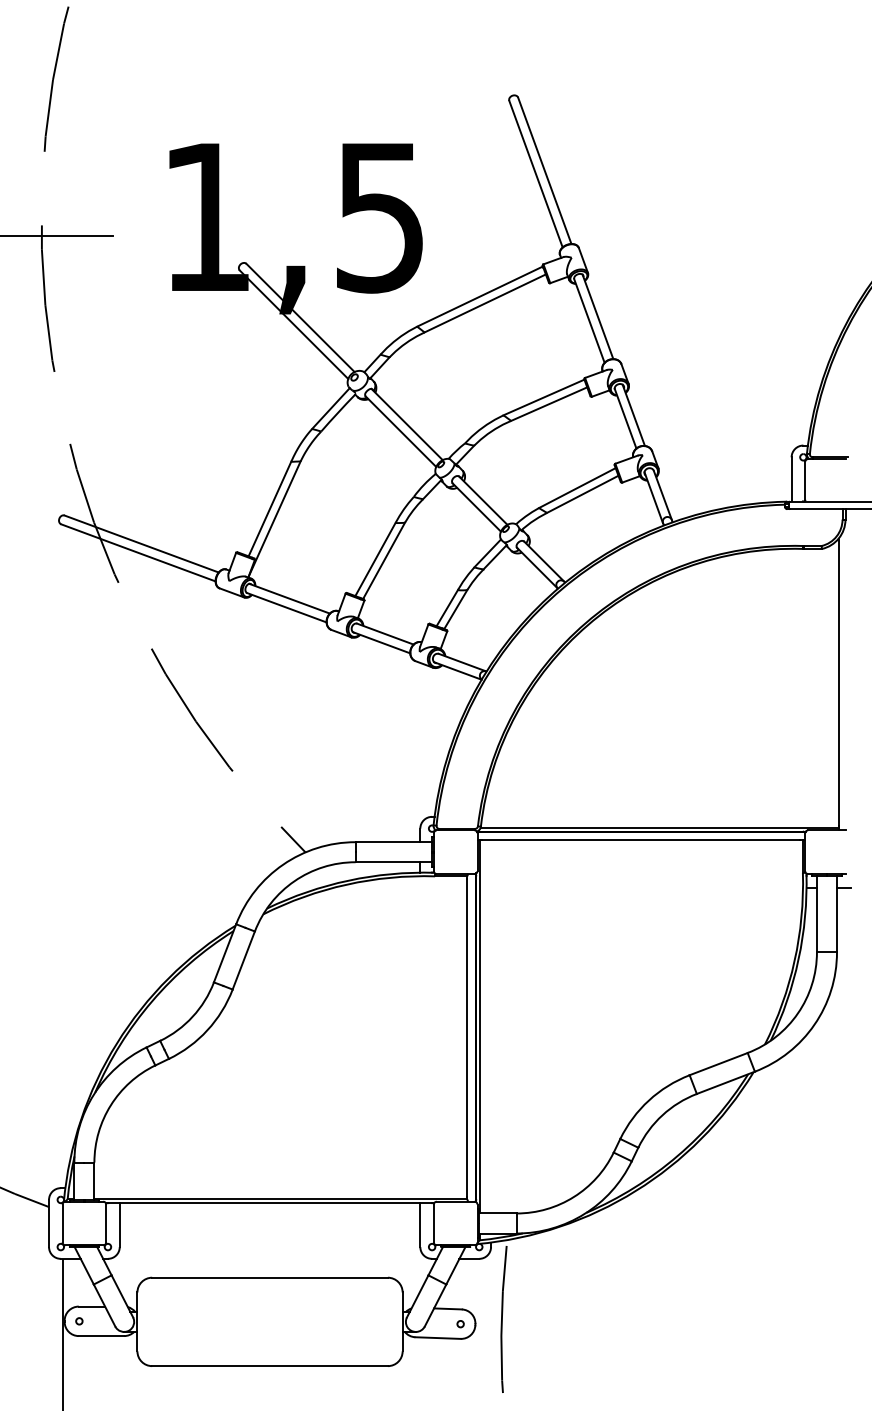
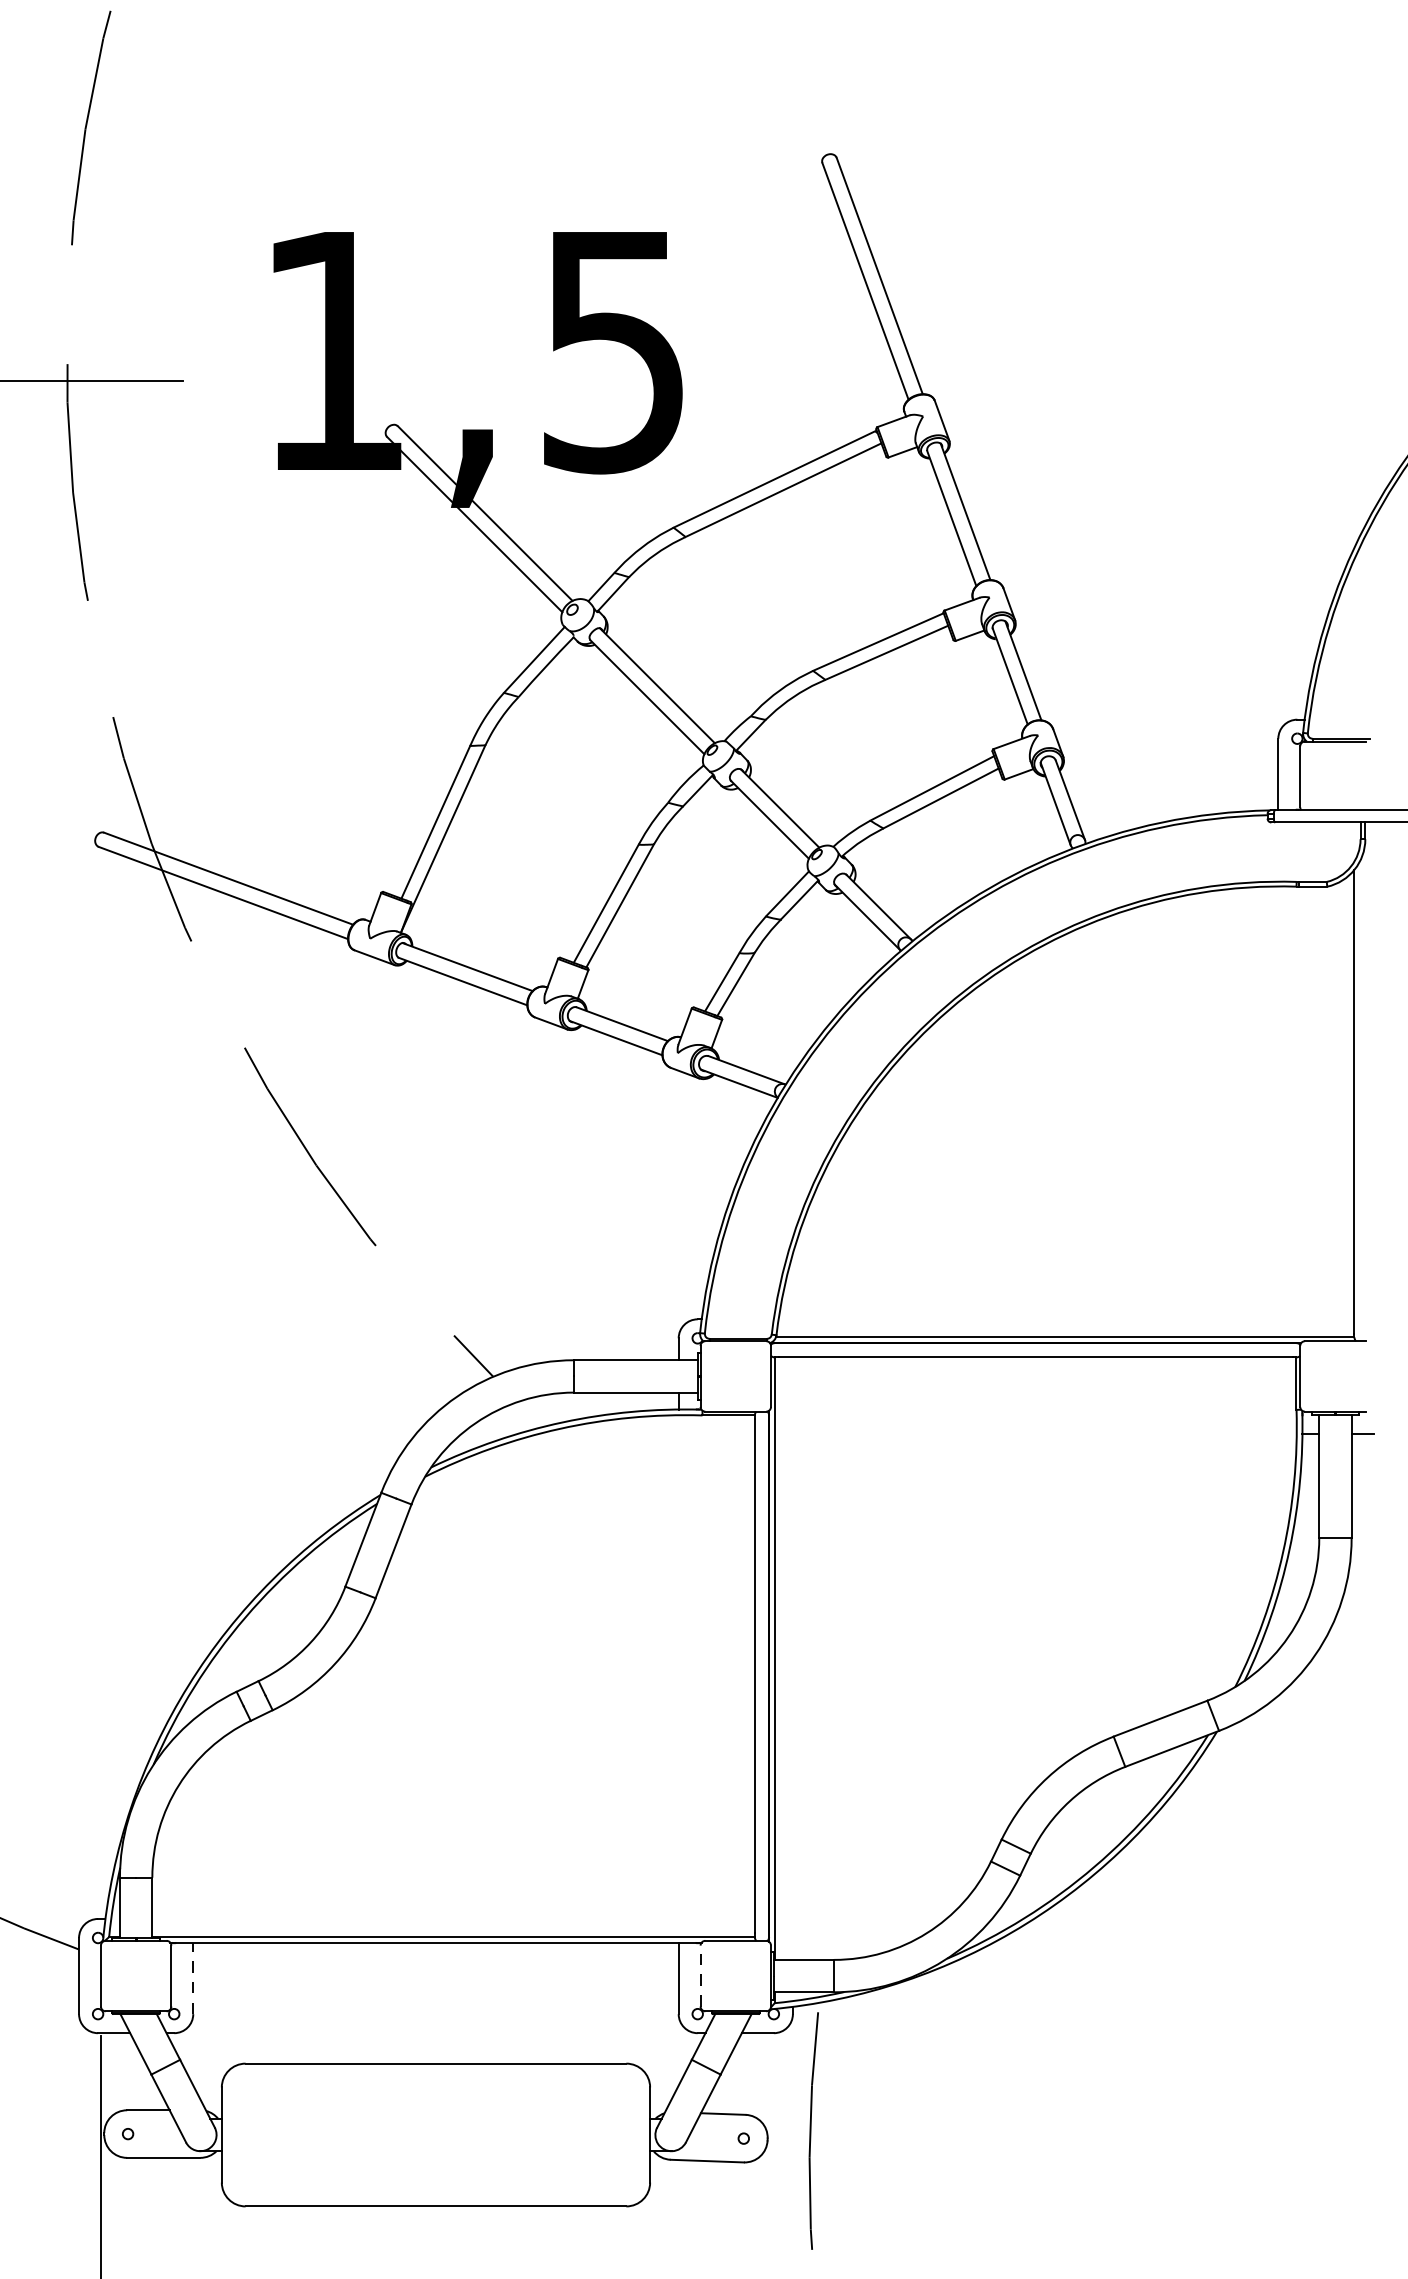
line: (433, 1223) -> (699, 1976), solid -> dashed
line: (119, 1224) -> (192, 1977), solid -> dashed

